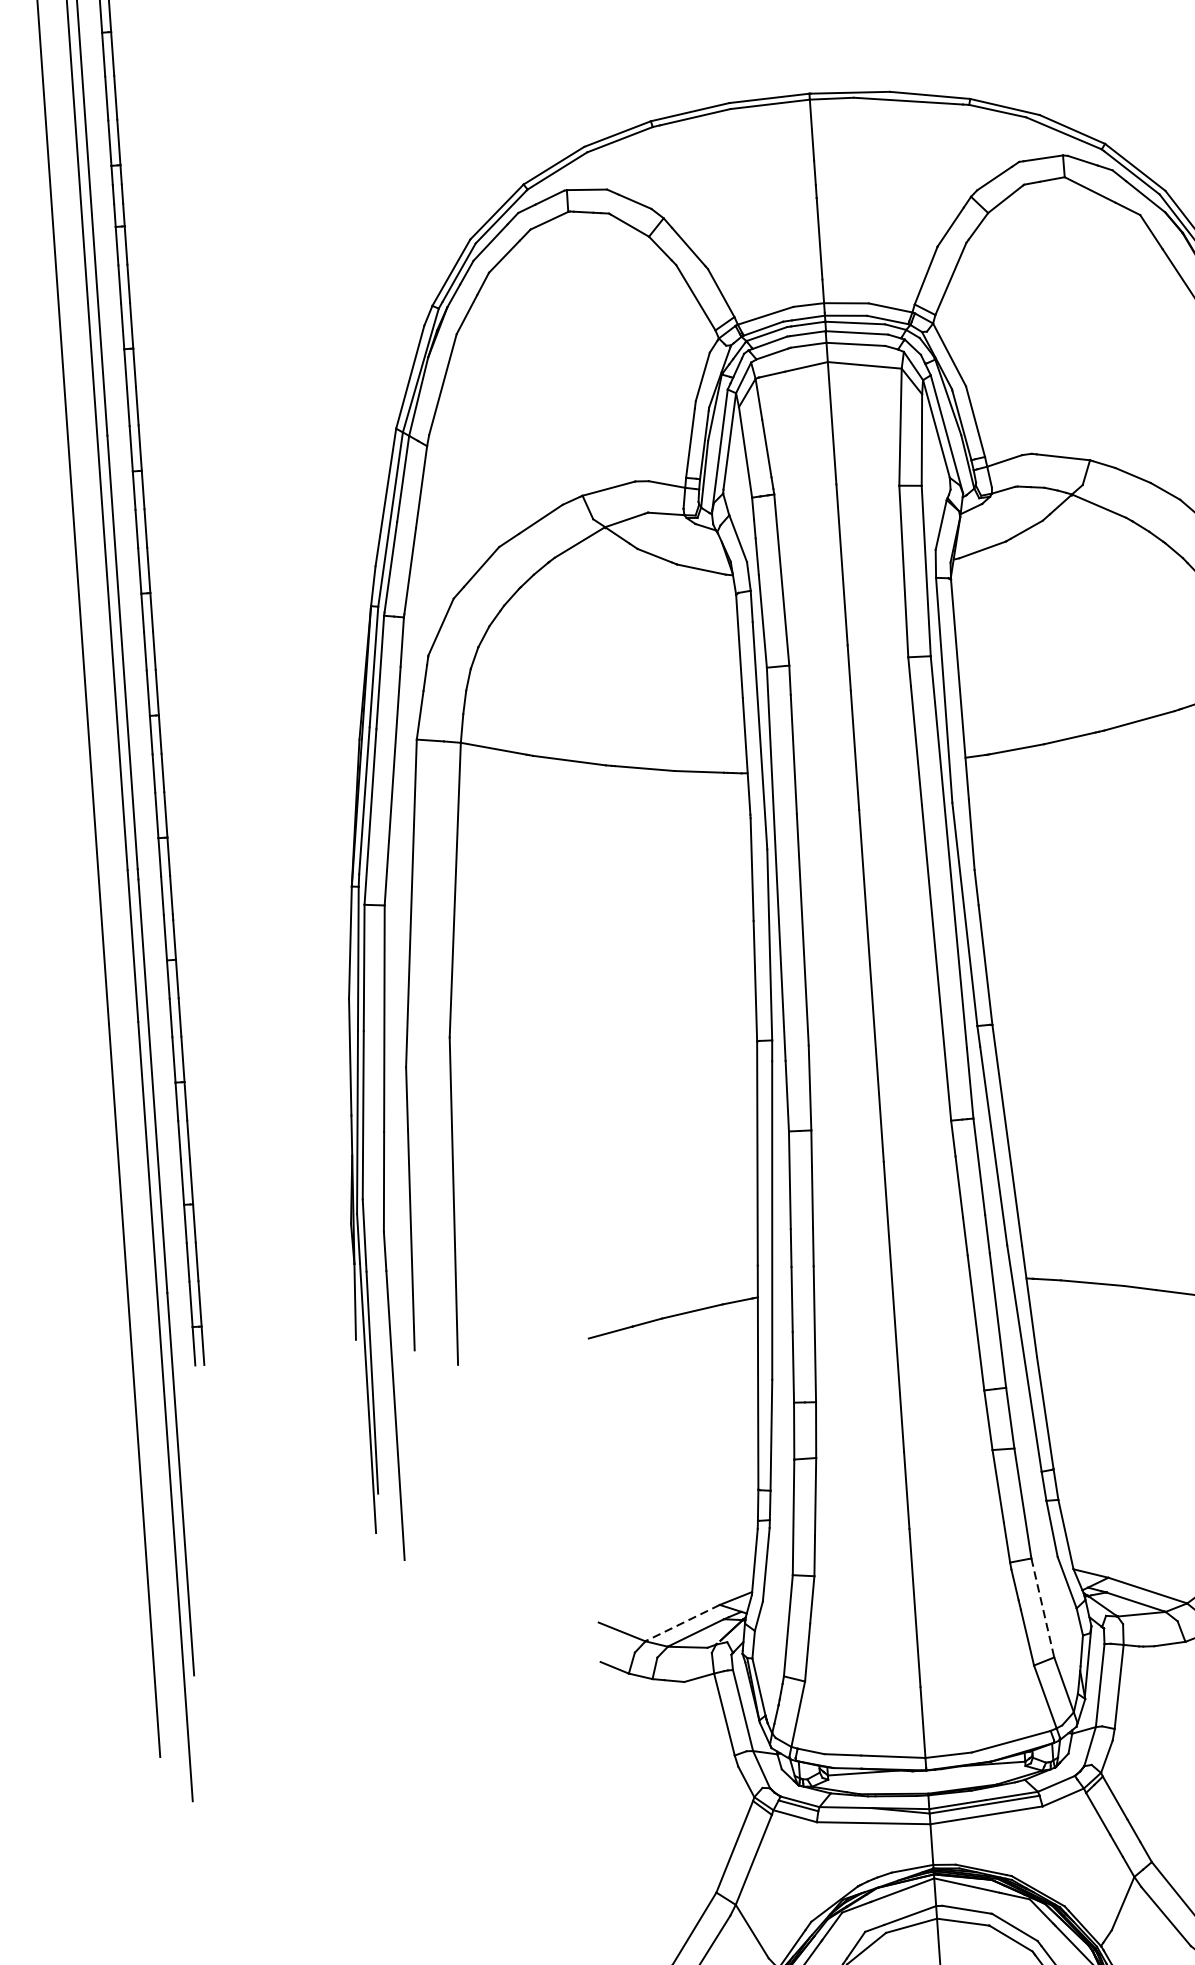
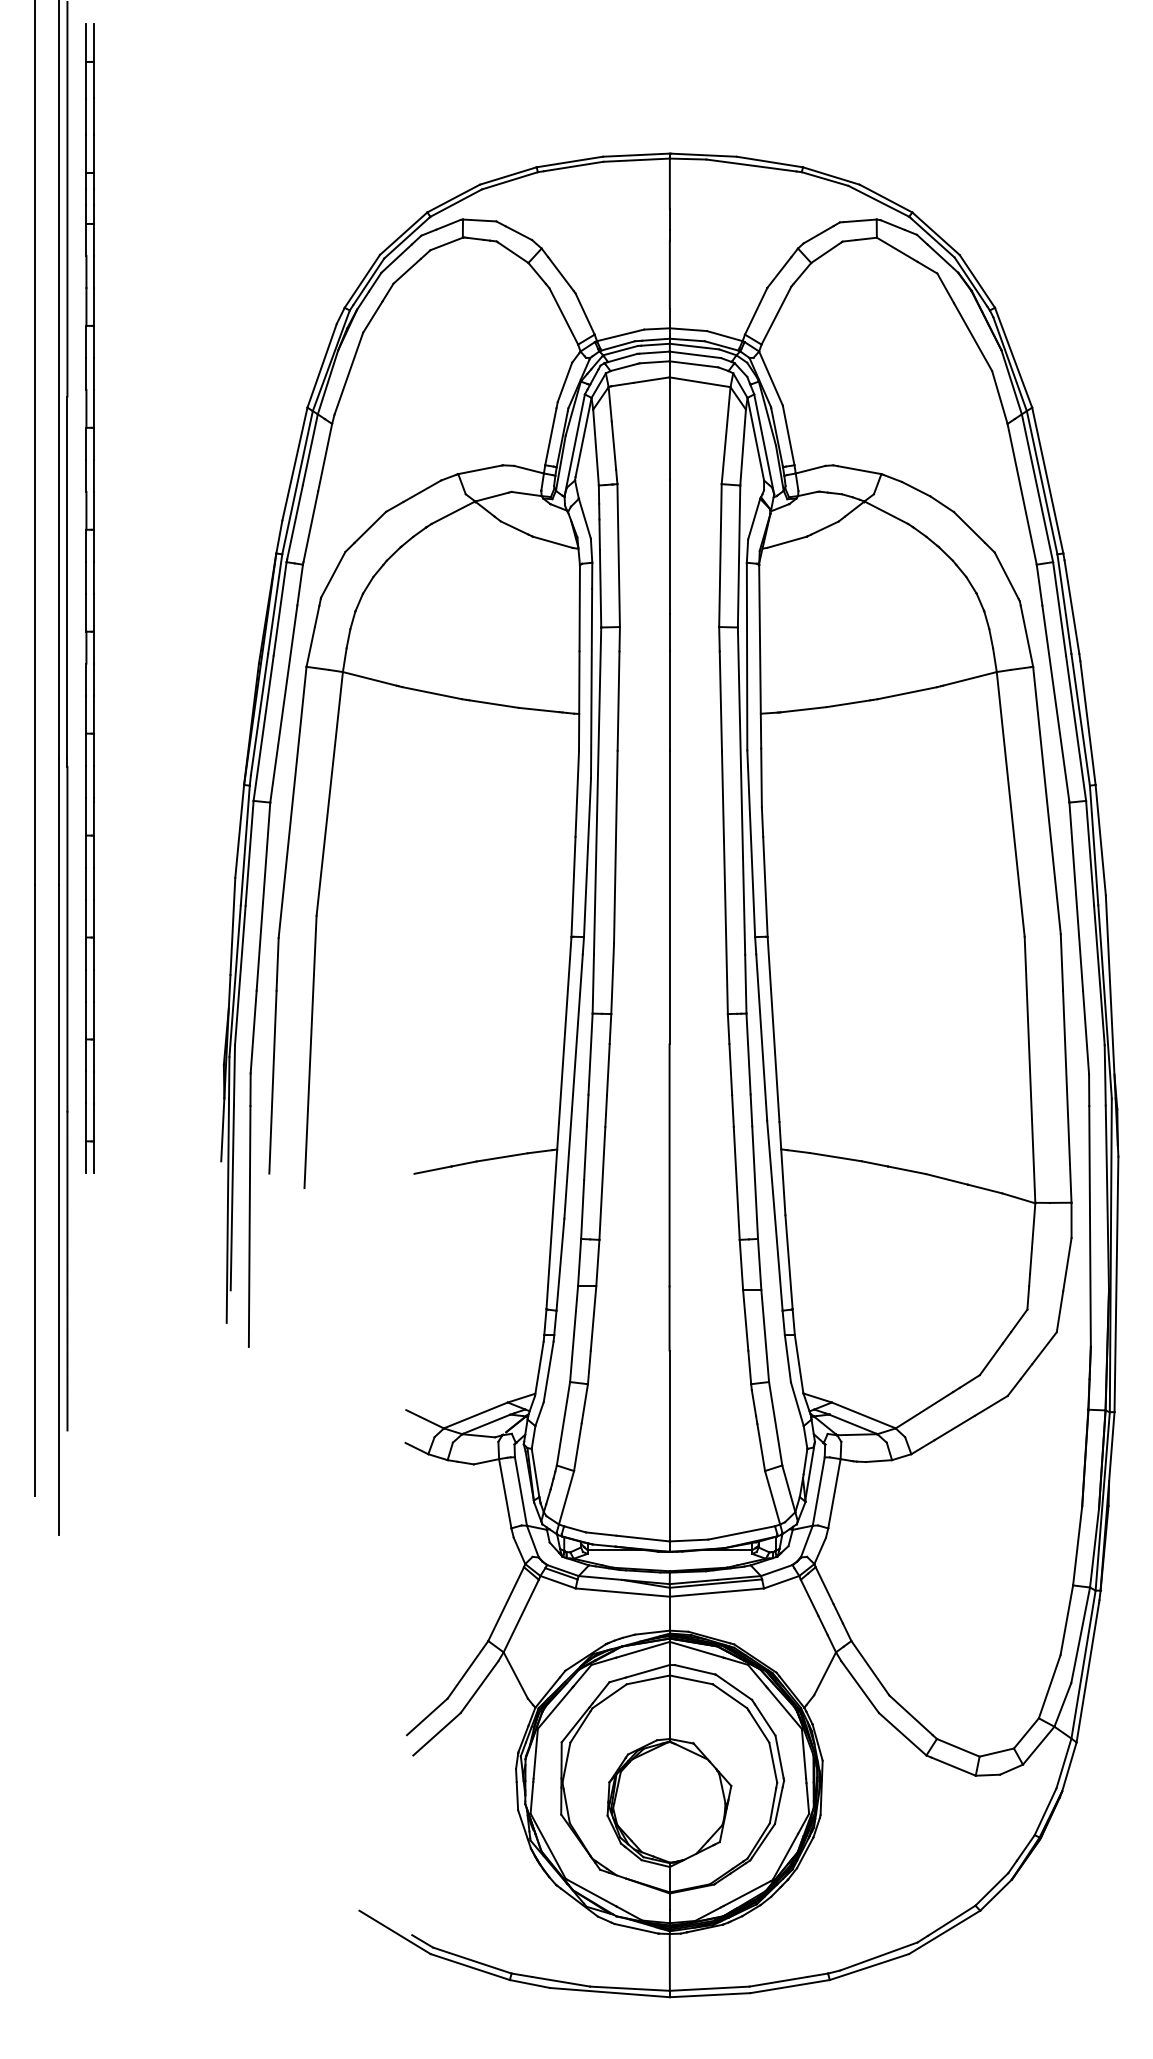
line: (1042, 1608) -> (775, 1424), dashed -> solid
line: (682, 1623) -> (475, 1415), dashed -> solid

